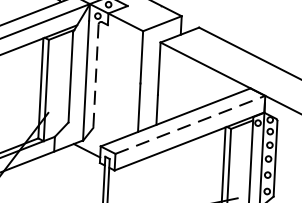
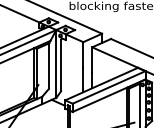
line: (96, 75) -> (61, 65), dashed -> solid
line: (191, 125) -> (109, 87), dashed -> solid

